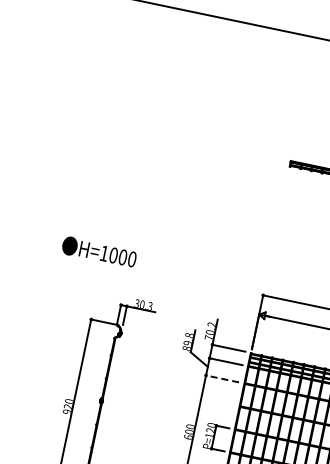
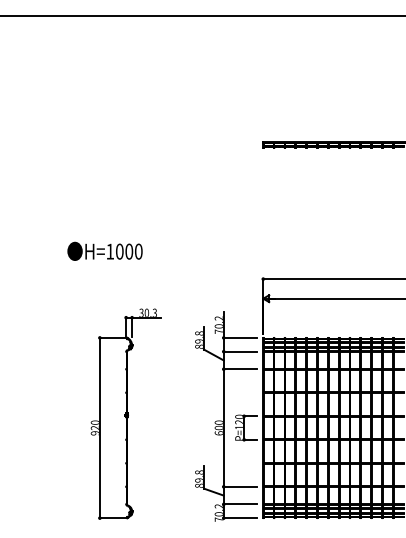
text: (98, 251) -> (104, 250), moved
line: (222, 379) -> (240, 369), dashed -> solid

